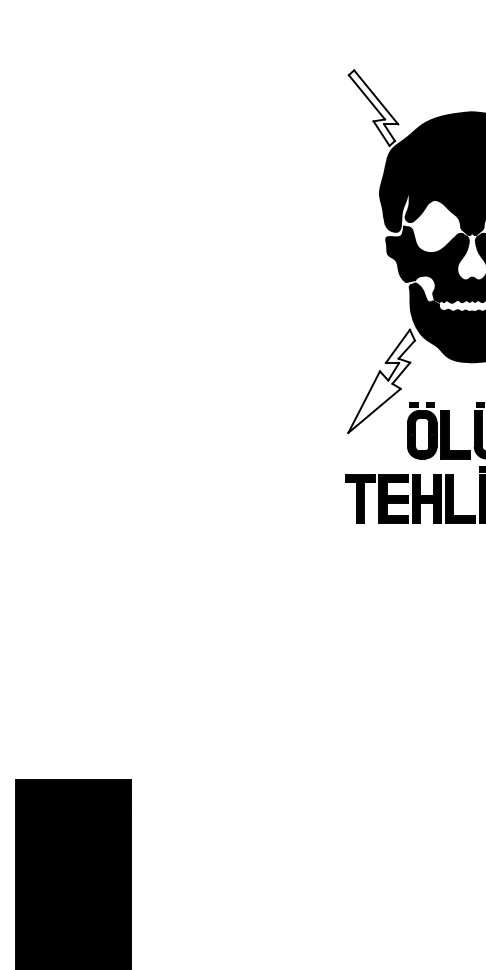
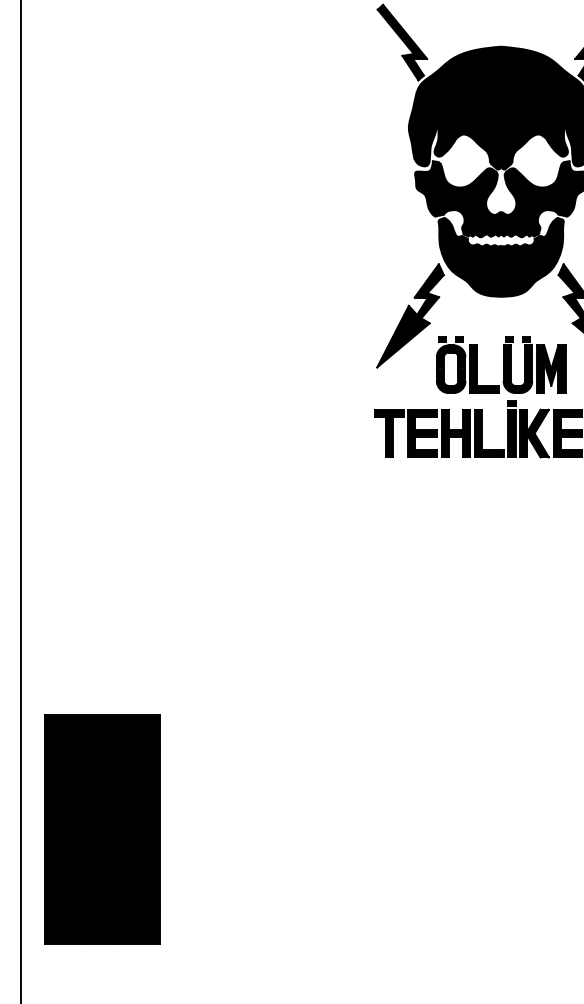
fill: (373, 107) -> (402, 42), added
fill: (381, 380) -> (410, 315), added

